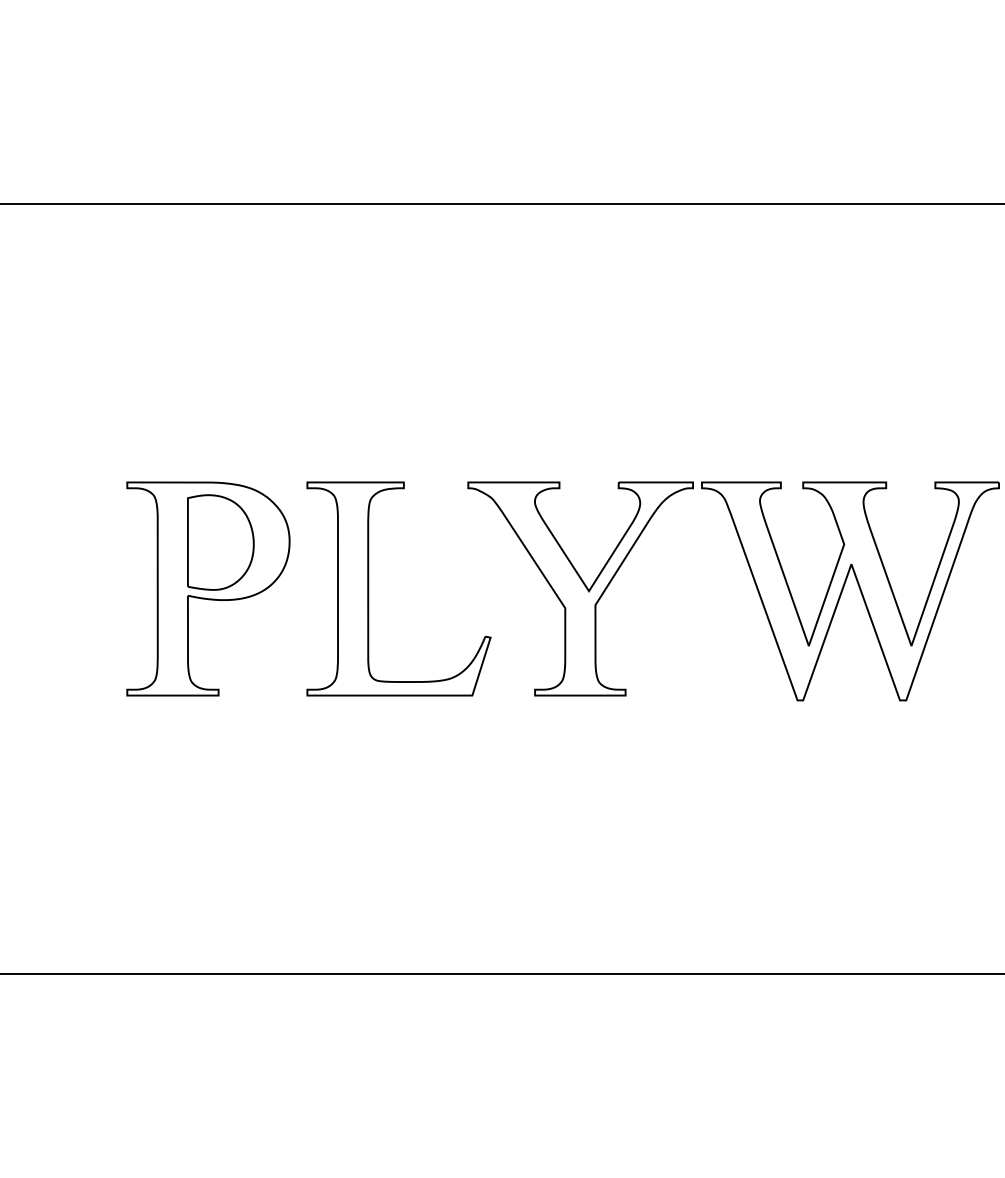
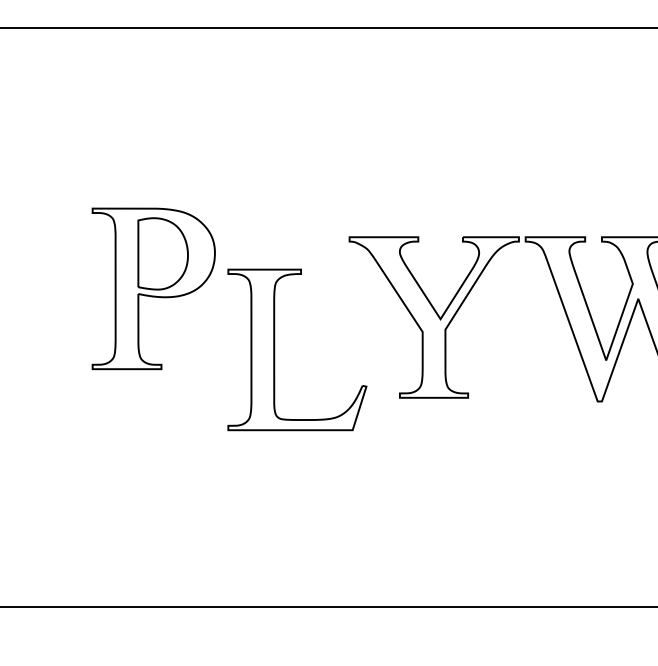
part: (208, 588) -> (153, 288), moved
part: (369, 588) -> (275, 349), moved

